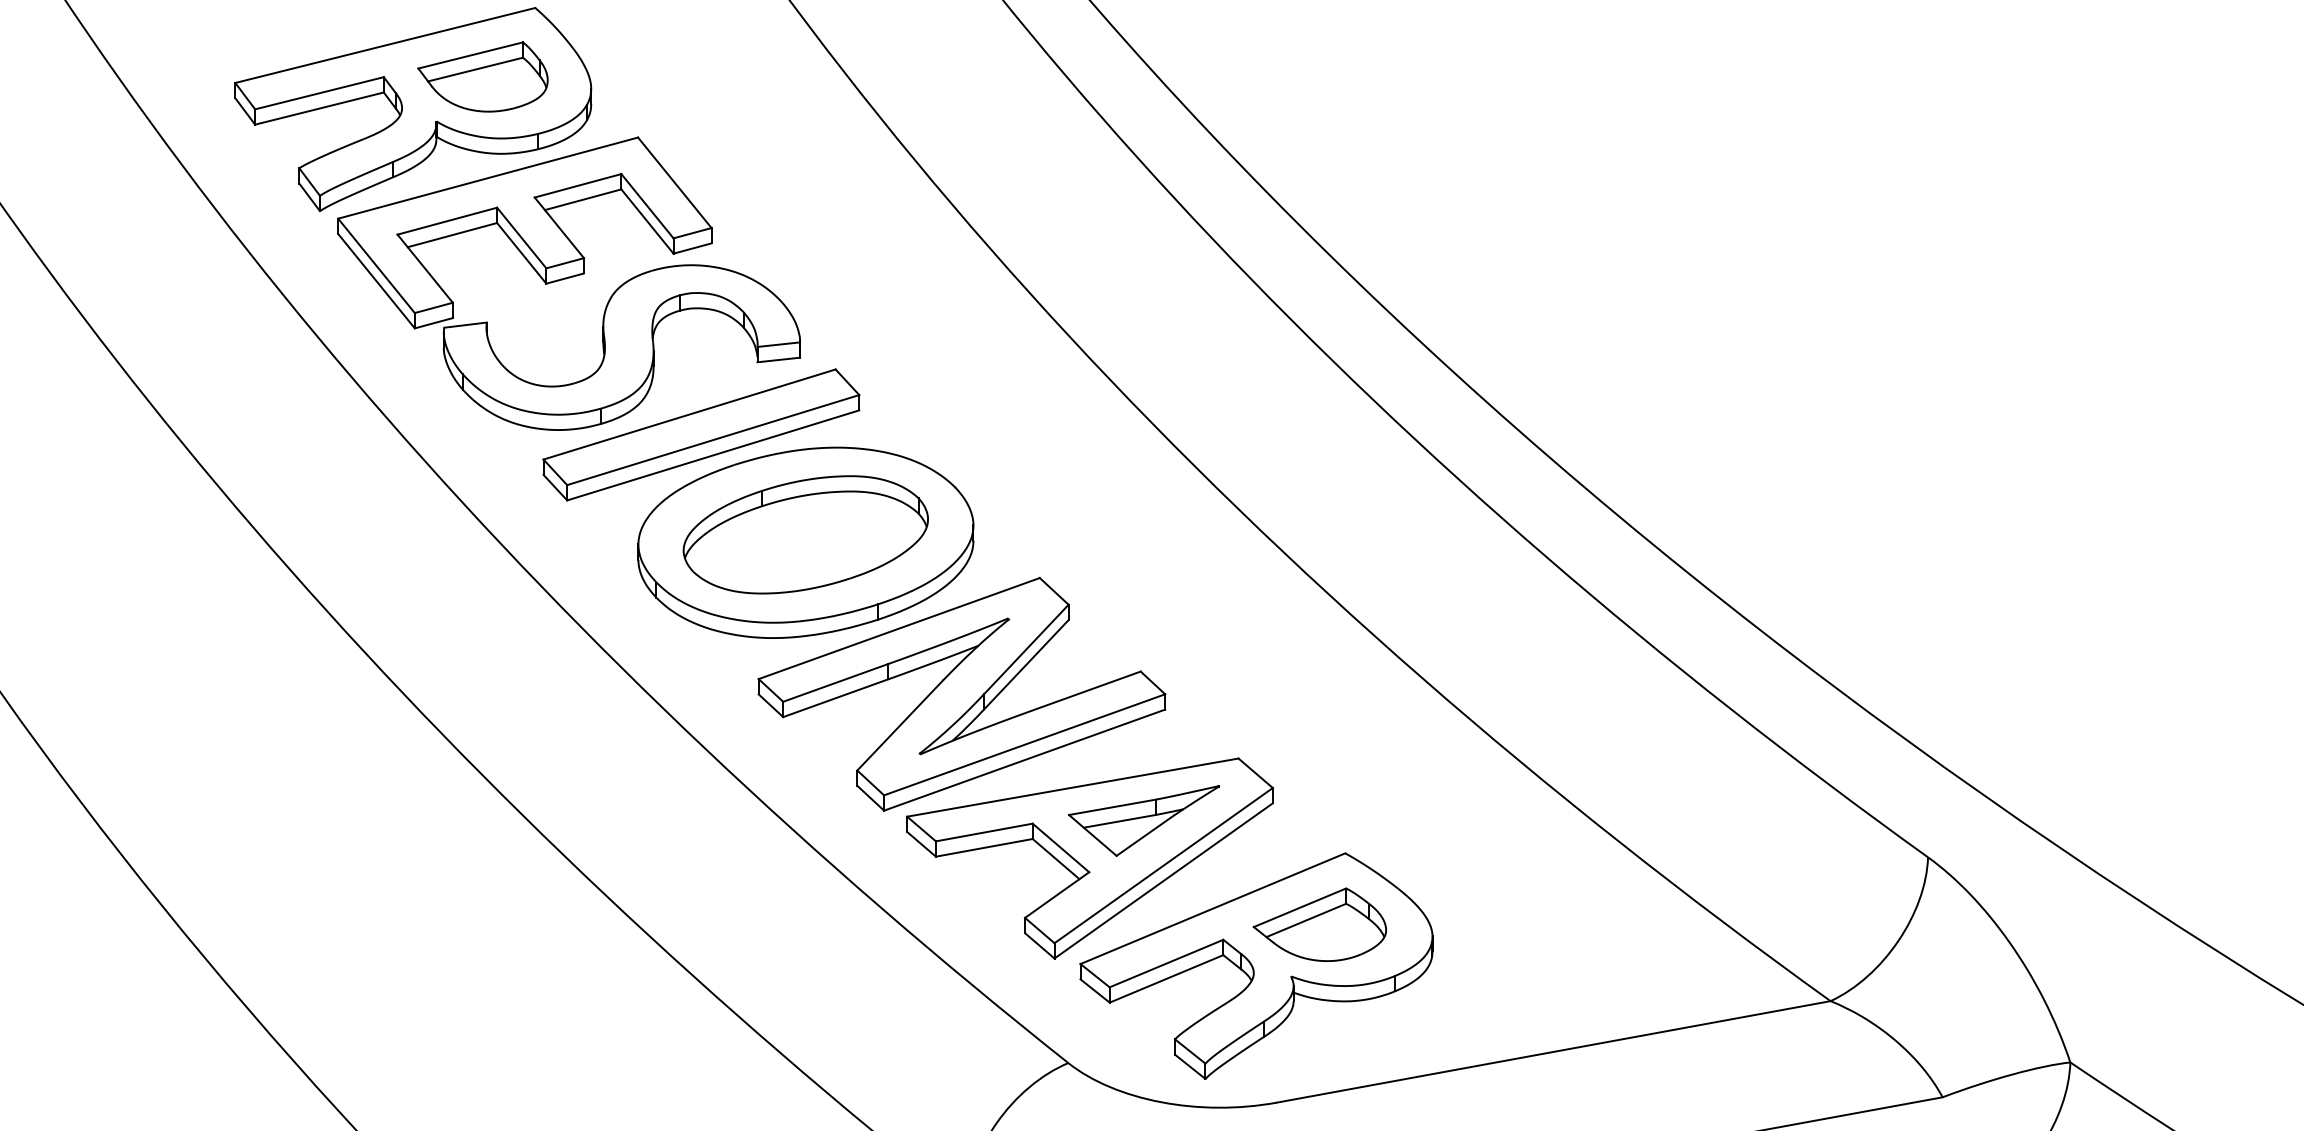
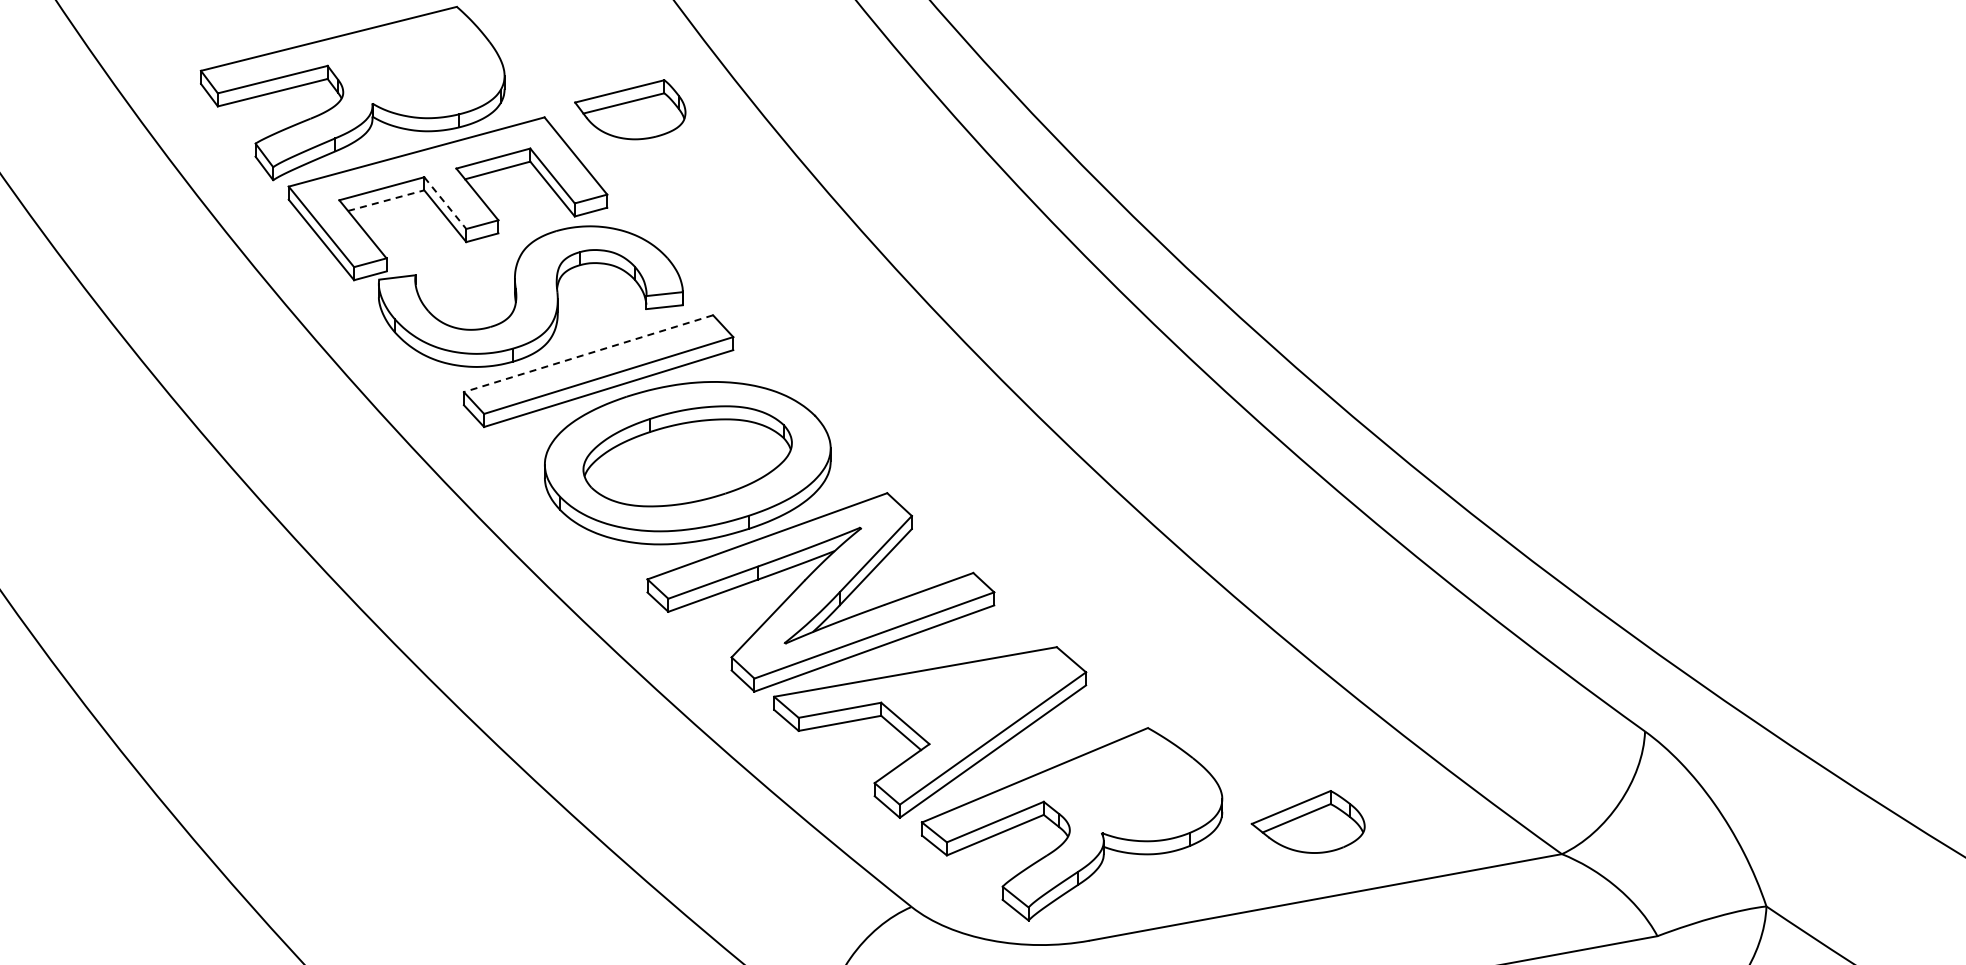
part: (483, 76) -> (630, 109), moved
line: (452, 234) -> (386, 200), solid -> dashed
line: (521, 238) -> (445, 203), solid -> dashed
line: (689, 414) -> (588, 353), solid -> dashed
part: (1144, 821) -> (976, 700), removed
part: (1319, 924) -> (1307, 821), moved

